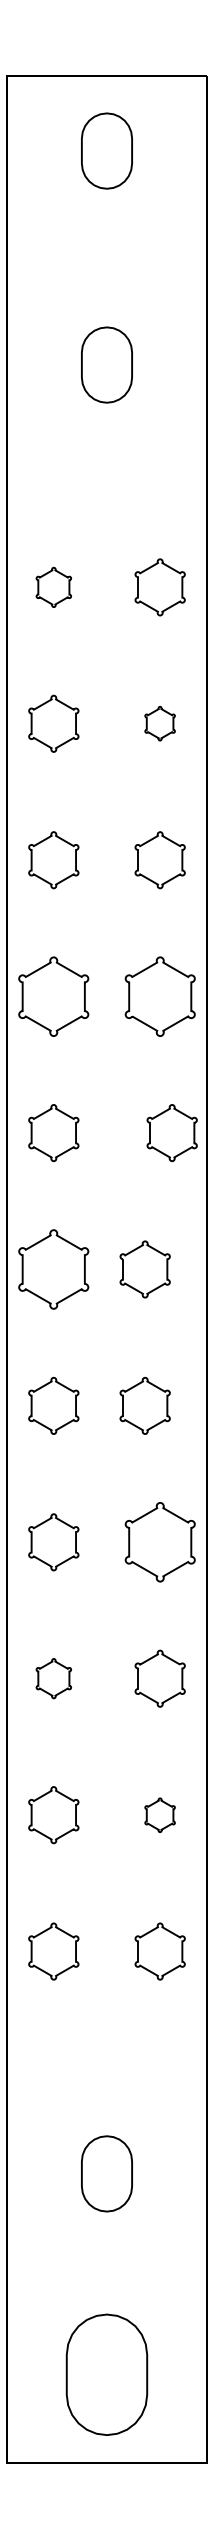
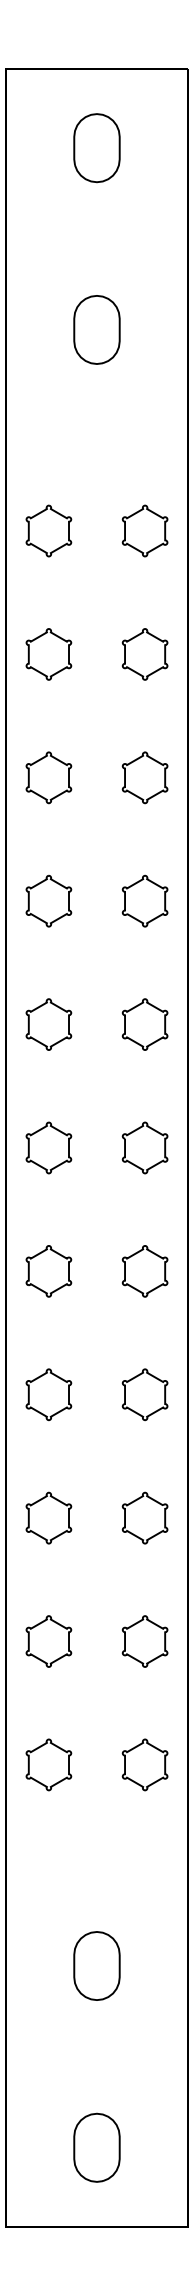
part: (106, 150) -> (96, 147), moved
part: (53, 587) -> (48, 531), size x1.43
part: (159, 723) -> (144, 654), size x1.67
part: (53, 996) -> (48, 901), size x0.71
part: (159, 996) -> (144, 901), size x0.71
part: (171, 1133) -> (144, 1024), moved
part: (53, 1269) -> (48, 1148), size x0.71
part: (144, 1269) -> (144, 1148), moved
part: (144, 1405) -> (144, 1271), moved
part: (159, 1542) -> (144, 1394), size x0.71
part: (53, 1678) -> (48, 1517), size x1.43
part: (159, 1815) -> (144, 1641), size x1.67
part: (106, 2374) -> (96, 2147), size x0.62

